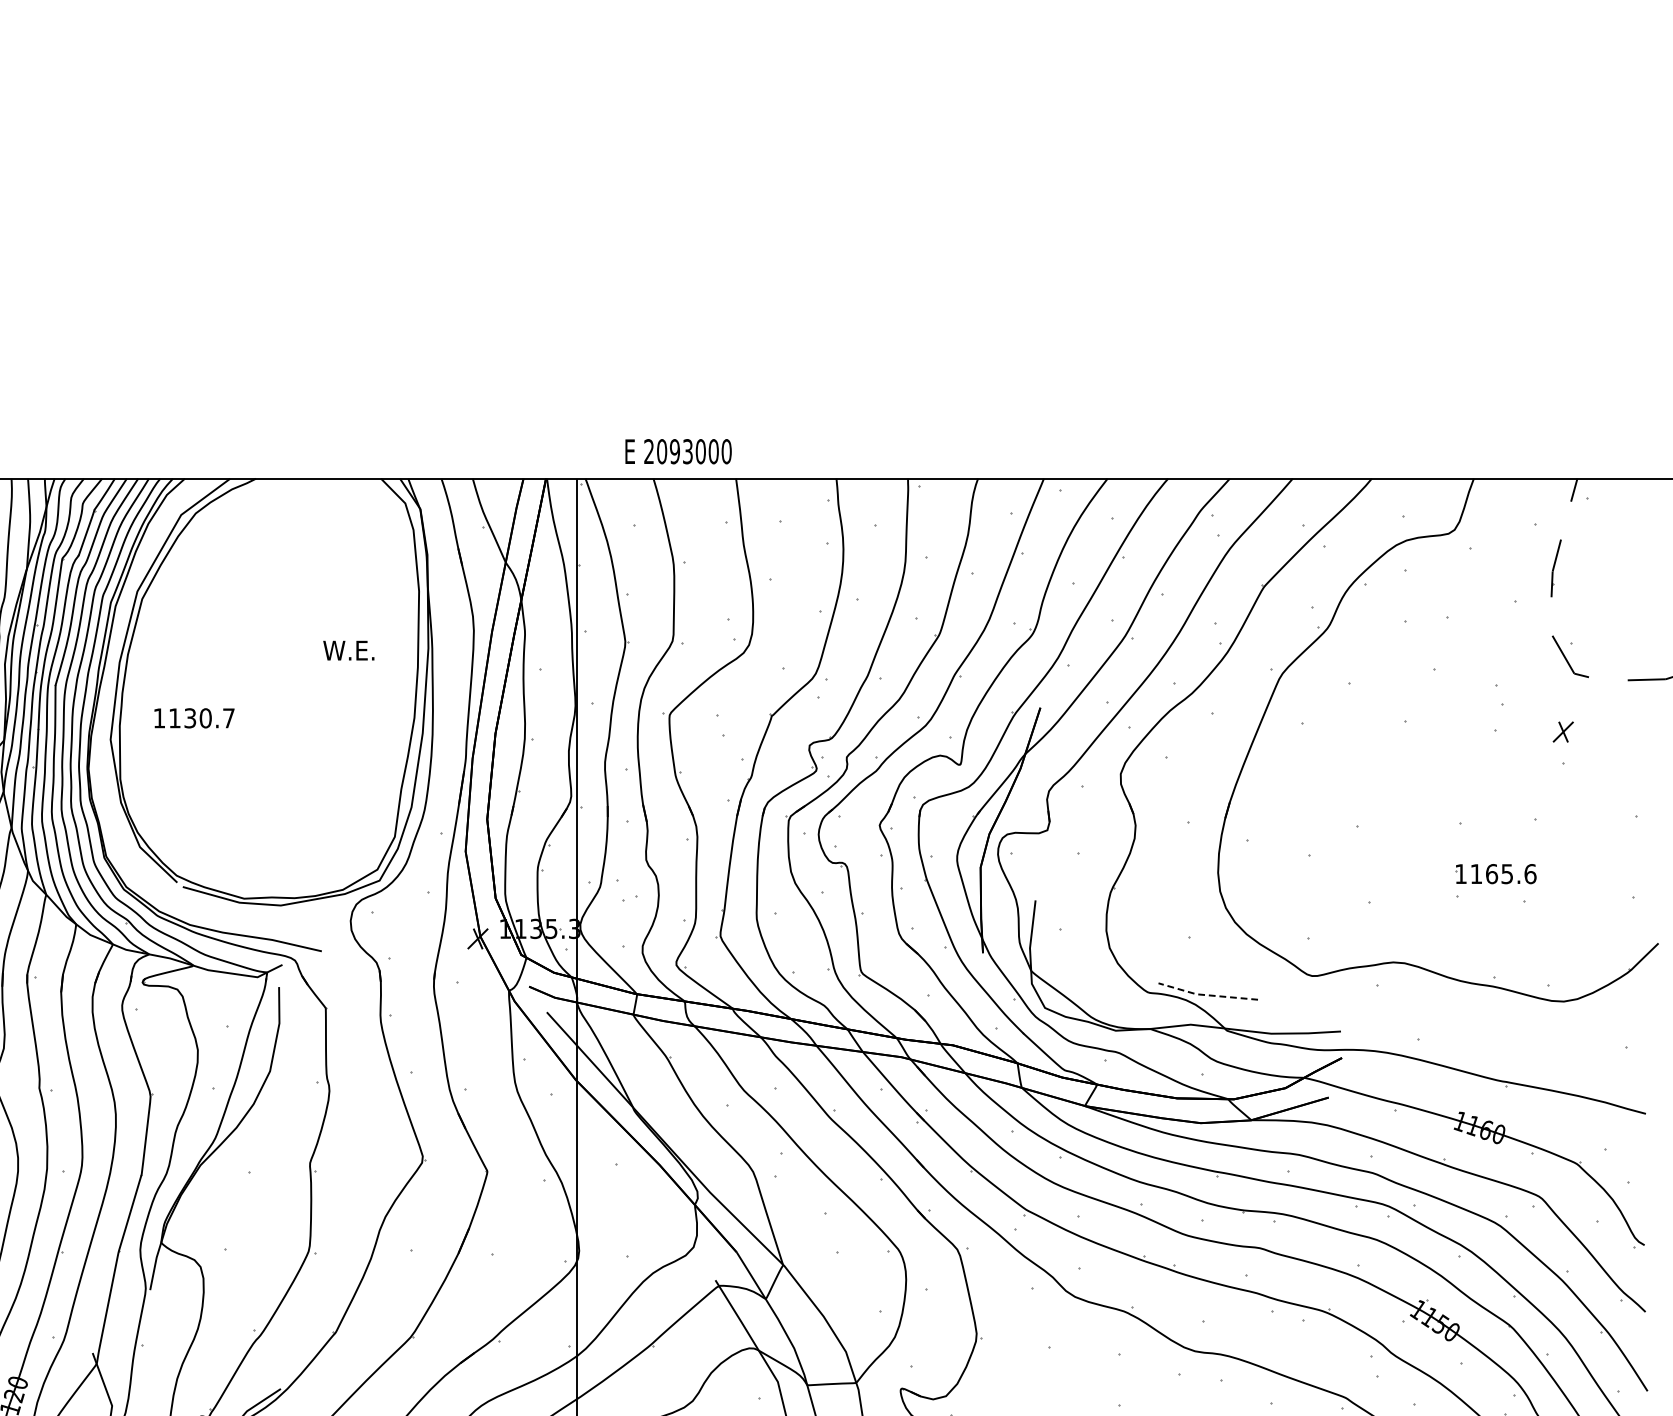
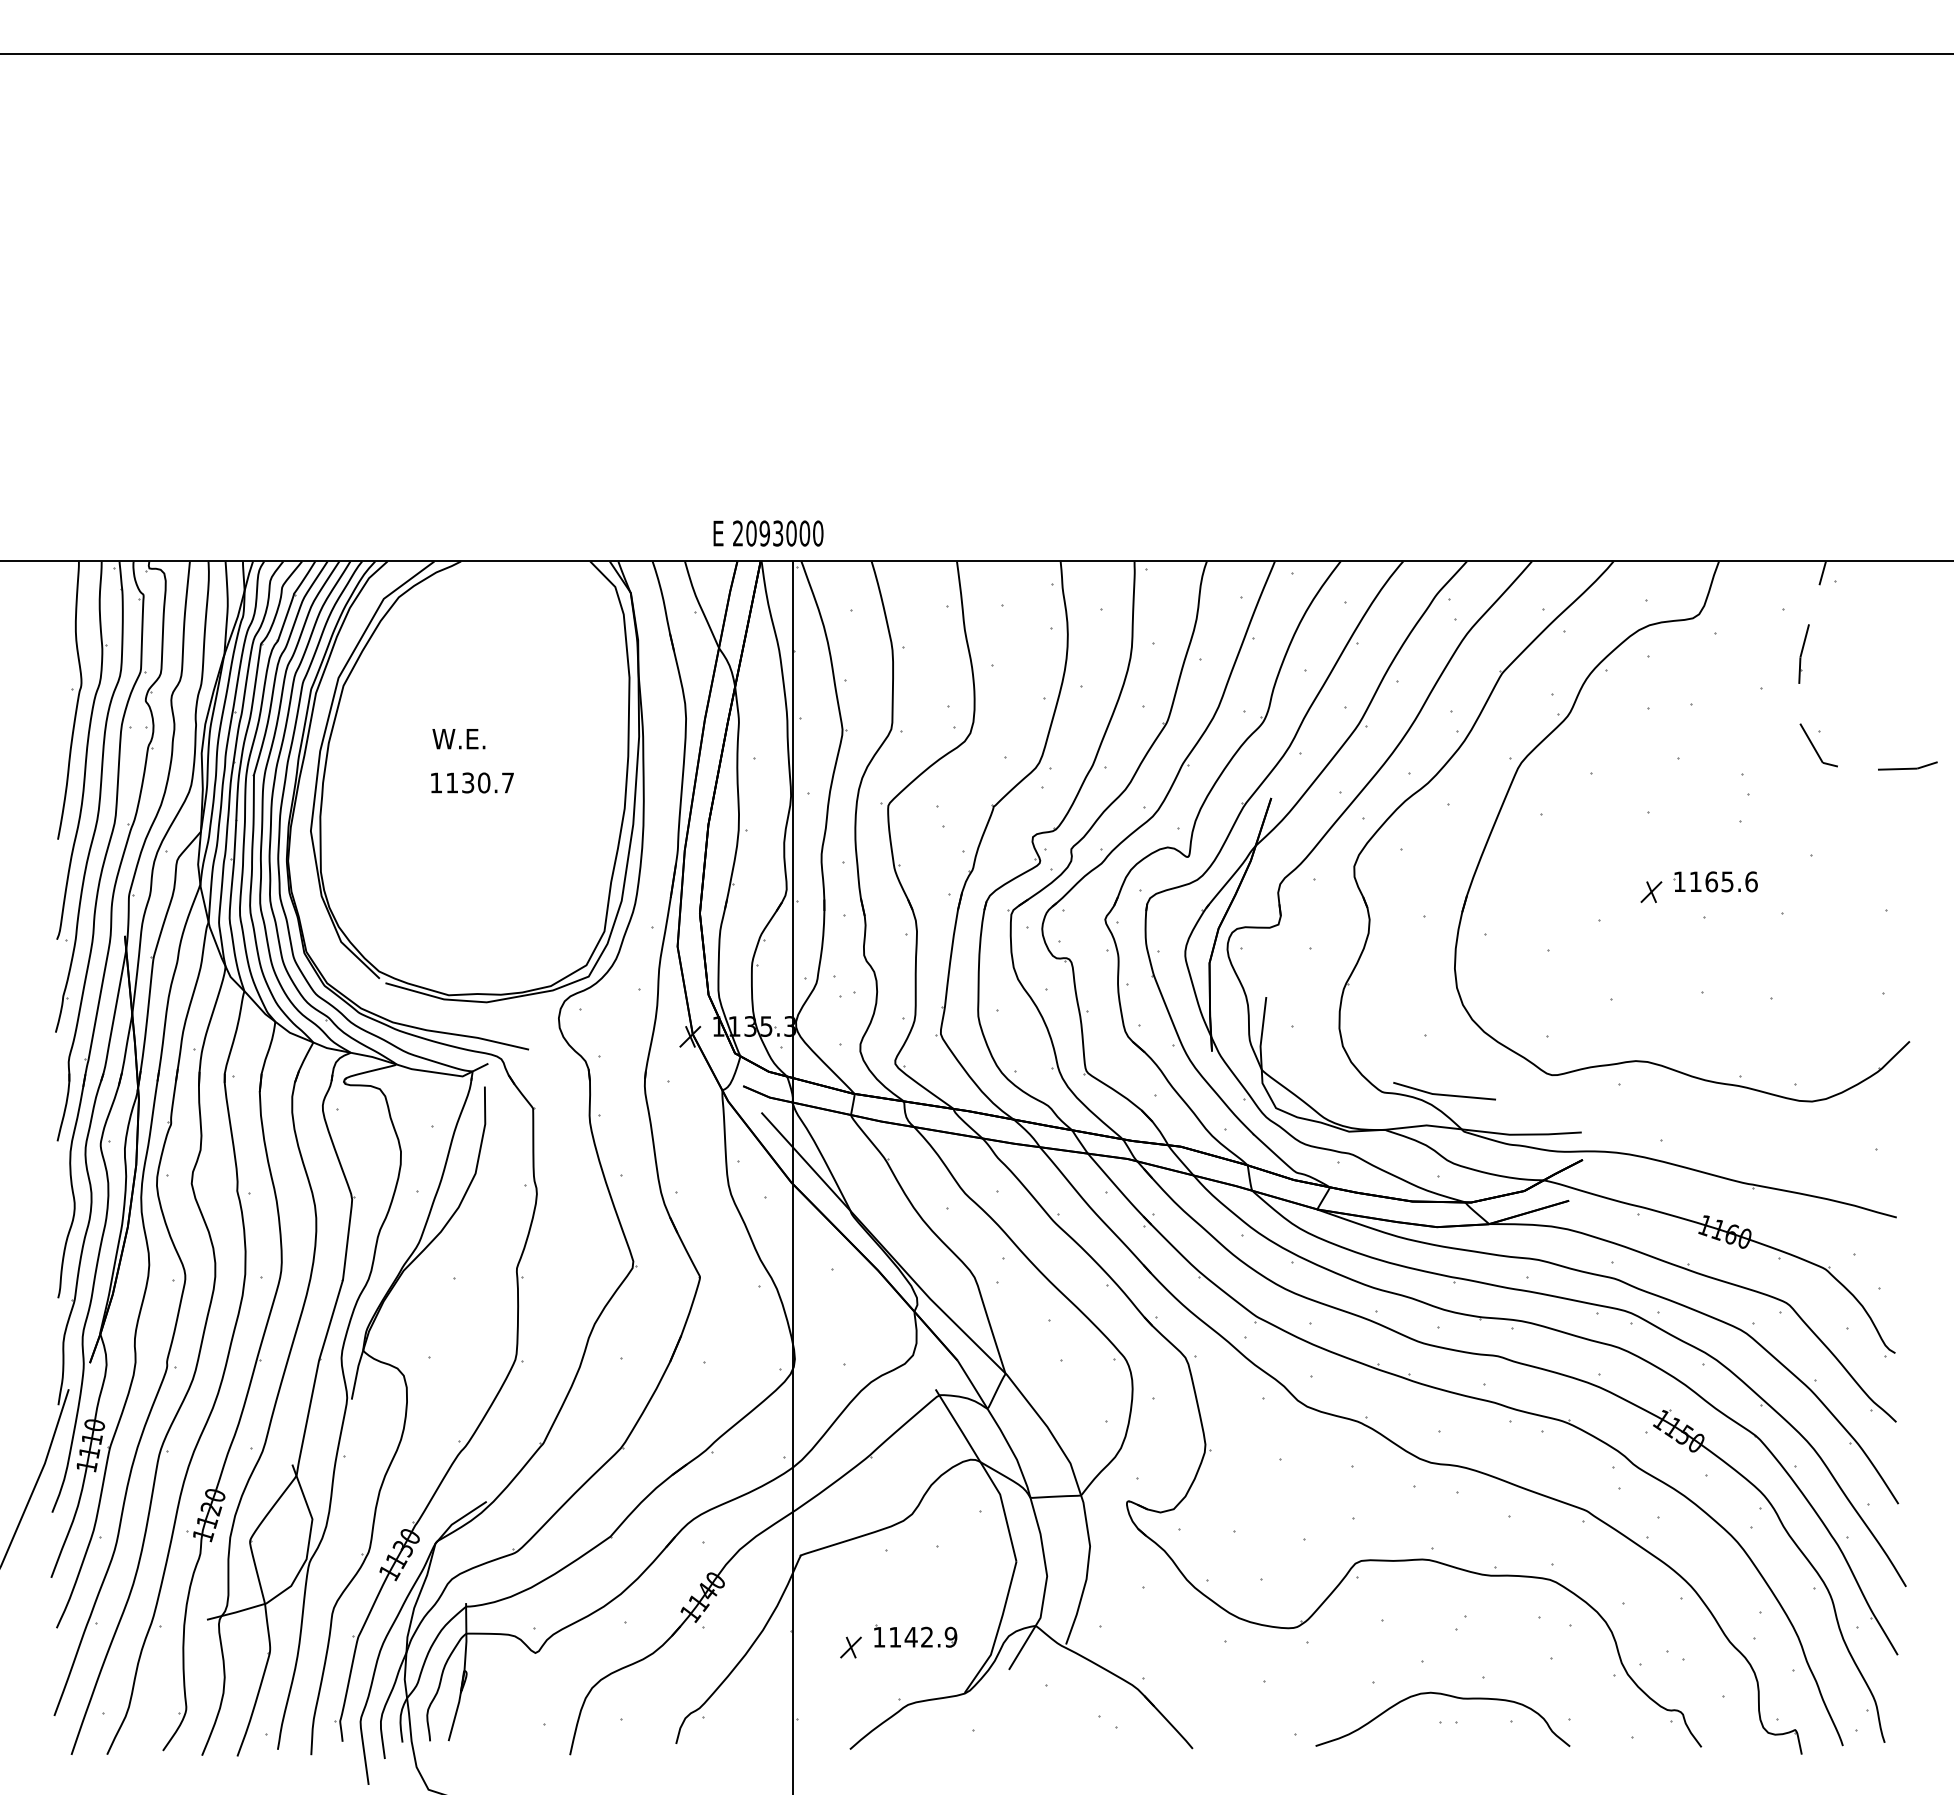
text: (678, 451) -> (768, 533), moved
text: (348, 651) -> (458, 739), moved
text: (194, 717) -> (472, 782), moved
part: (1563, 731) -> (1651, 891), moved
part: (1495, 873) -> (1715, 881), moved
line: (1207, 994) -> (1443, 1094), dashed -> solid

